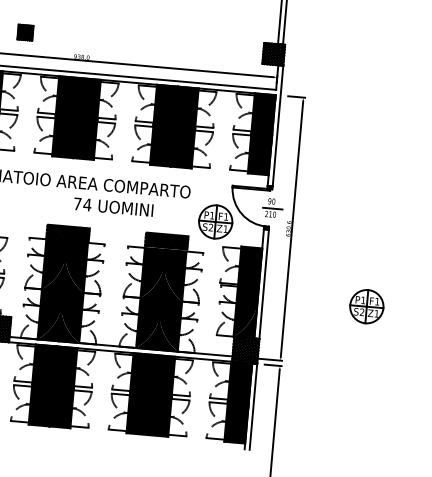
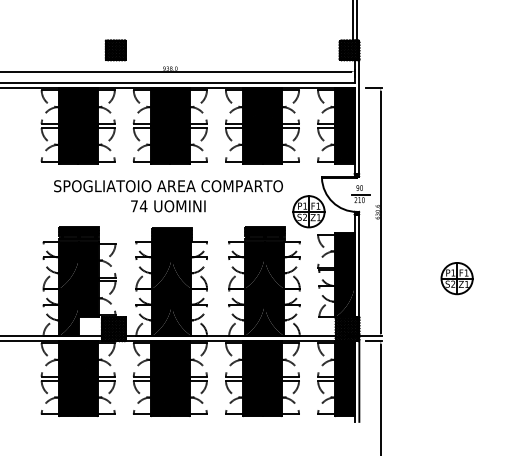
part: (25, 32) -> (115, 50), size x1.43
text: (113, 207) -> (168, 206), moved

